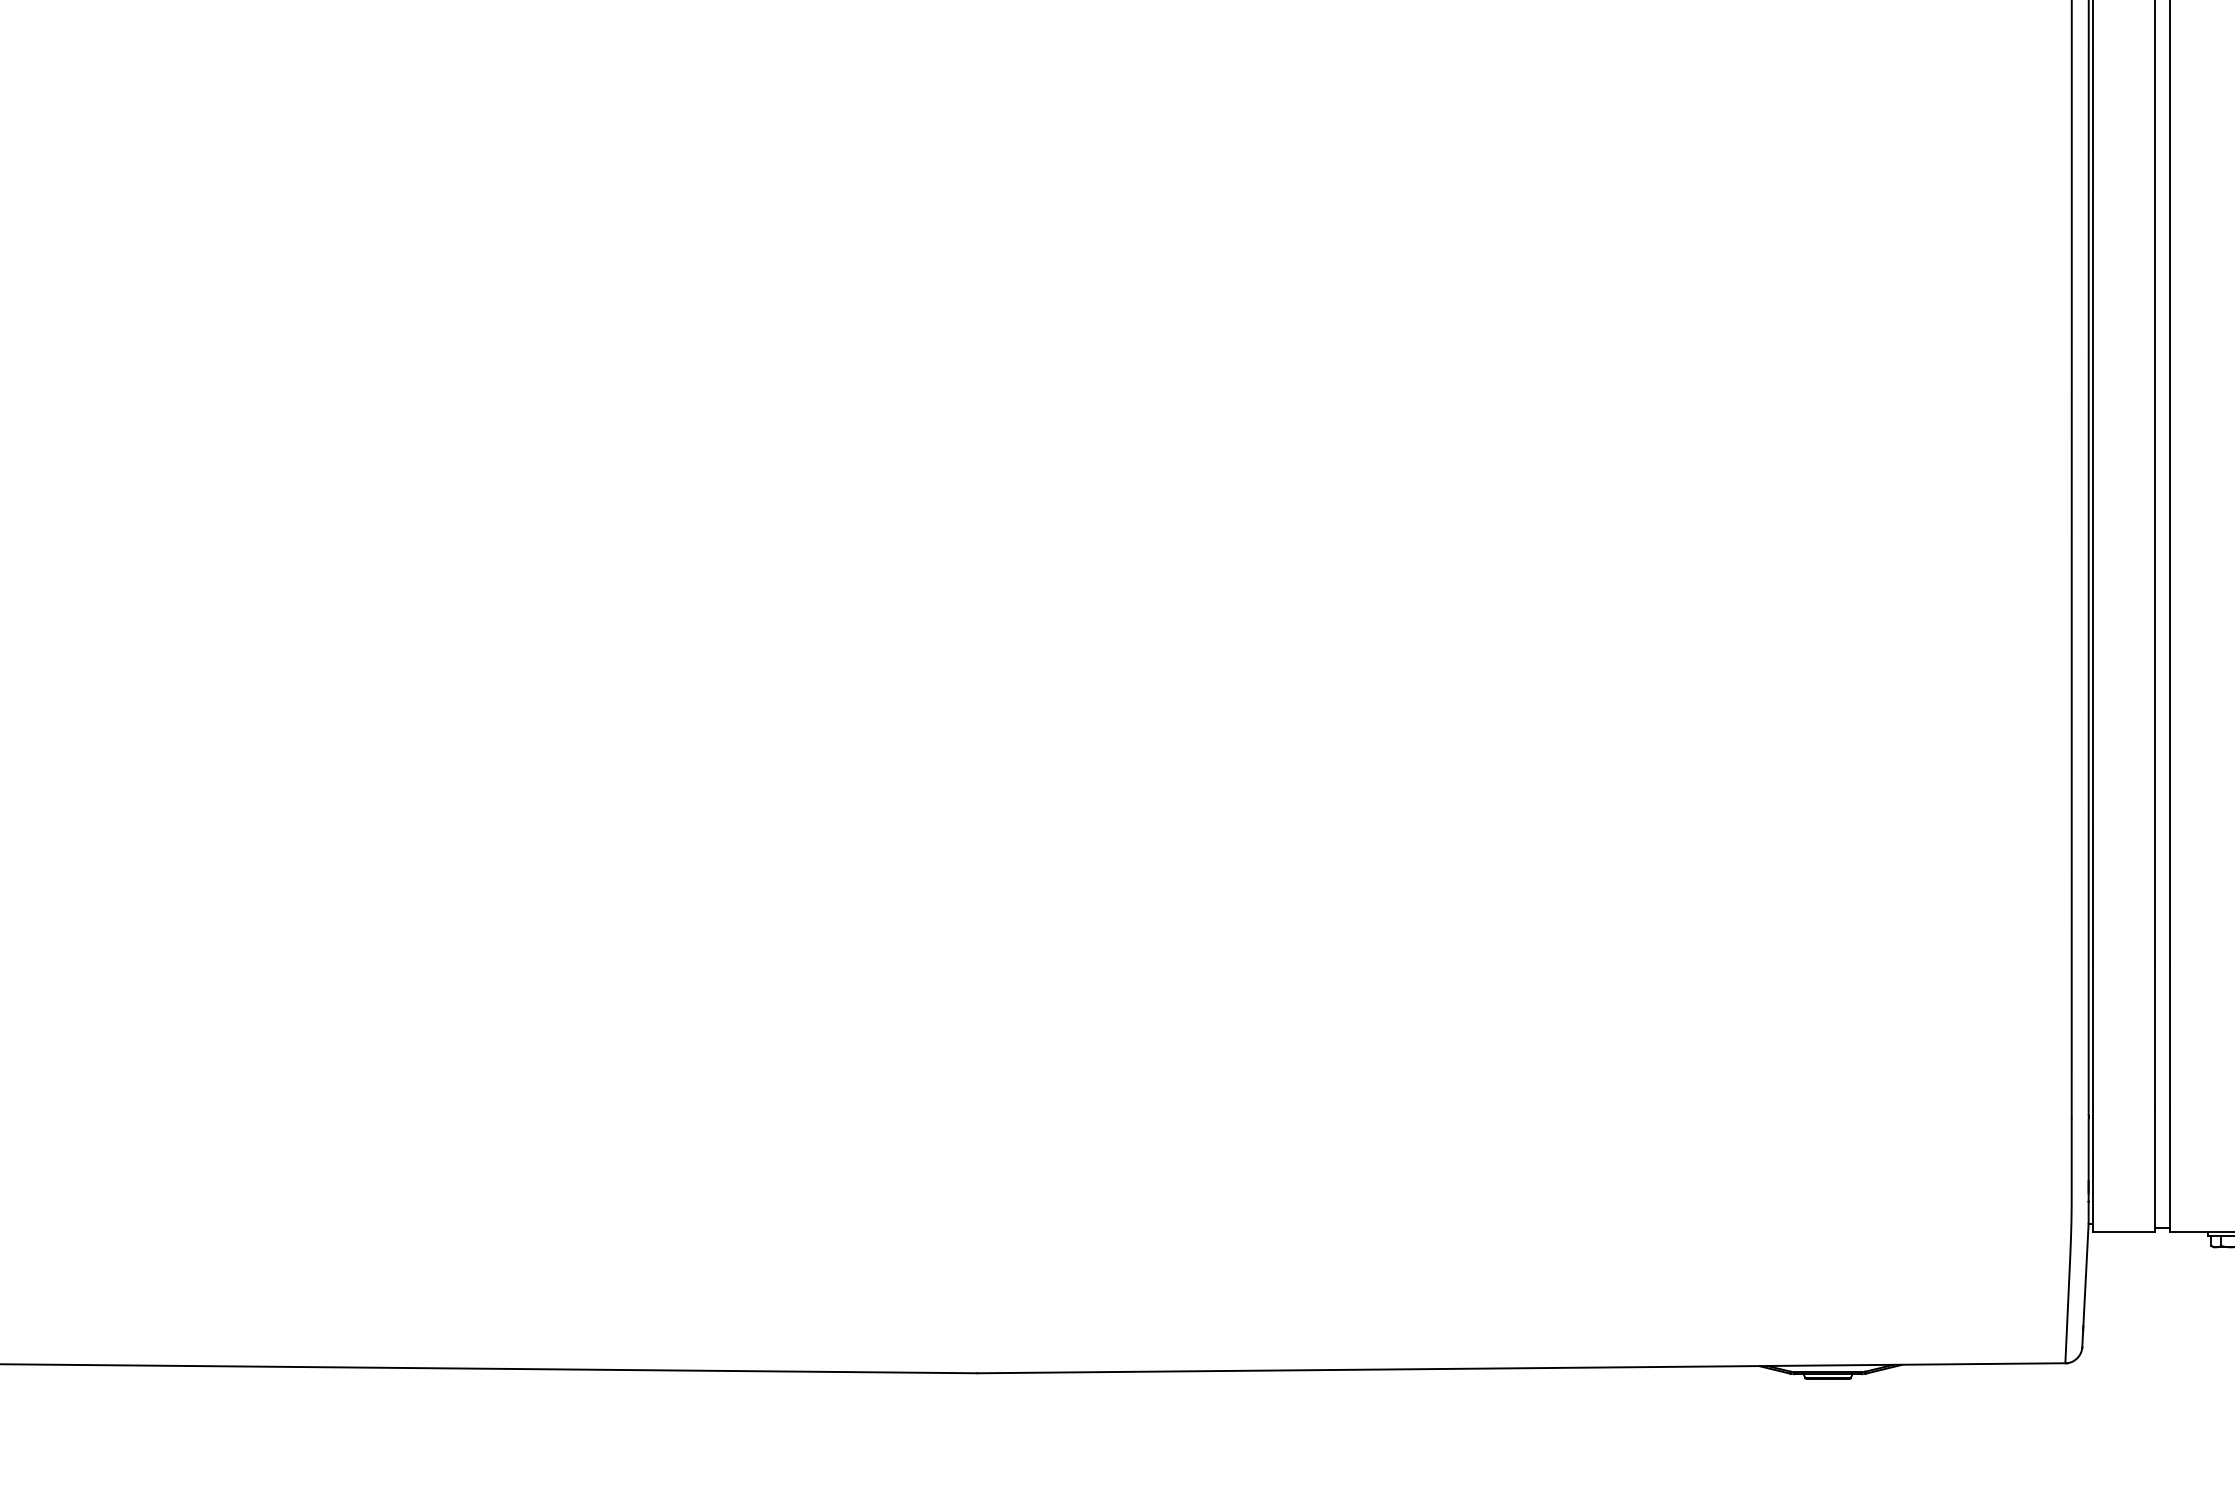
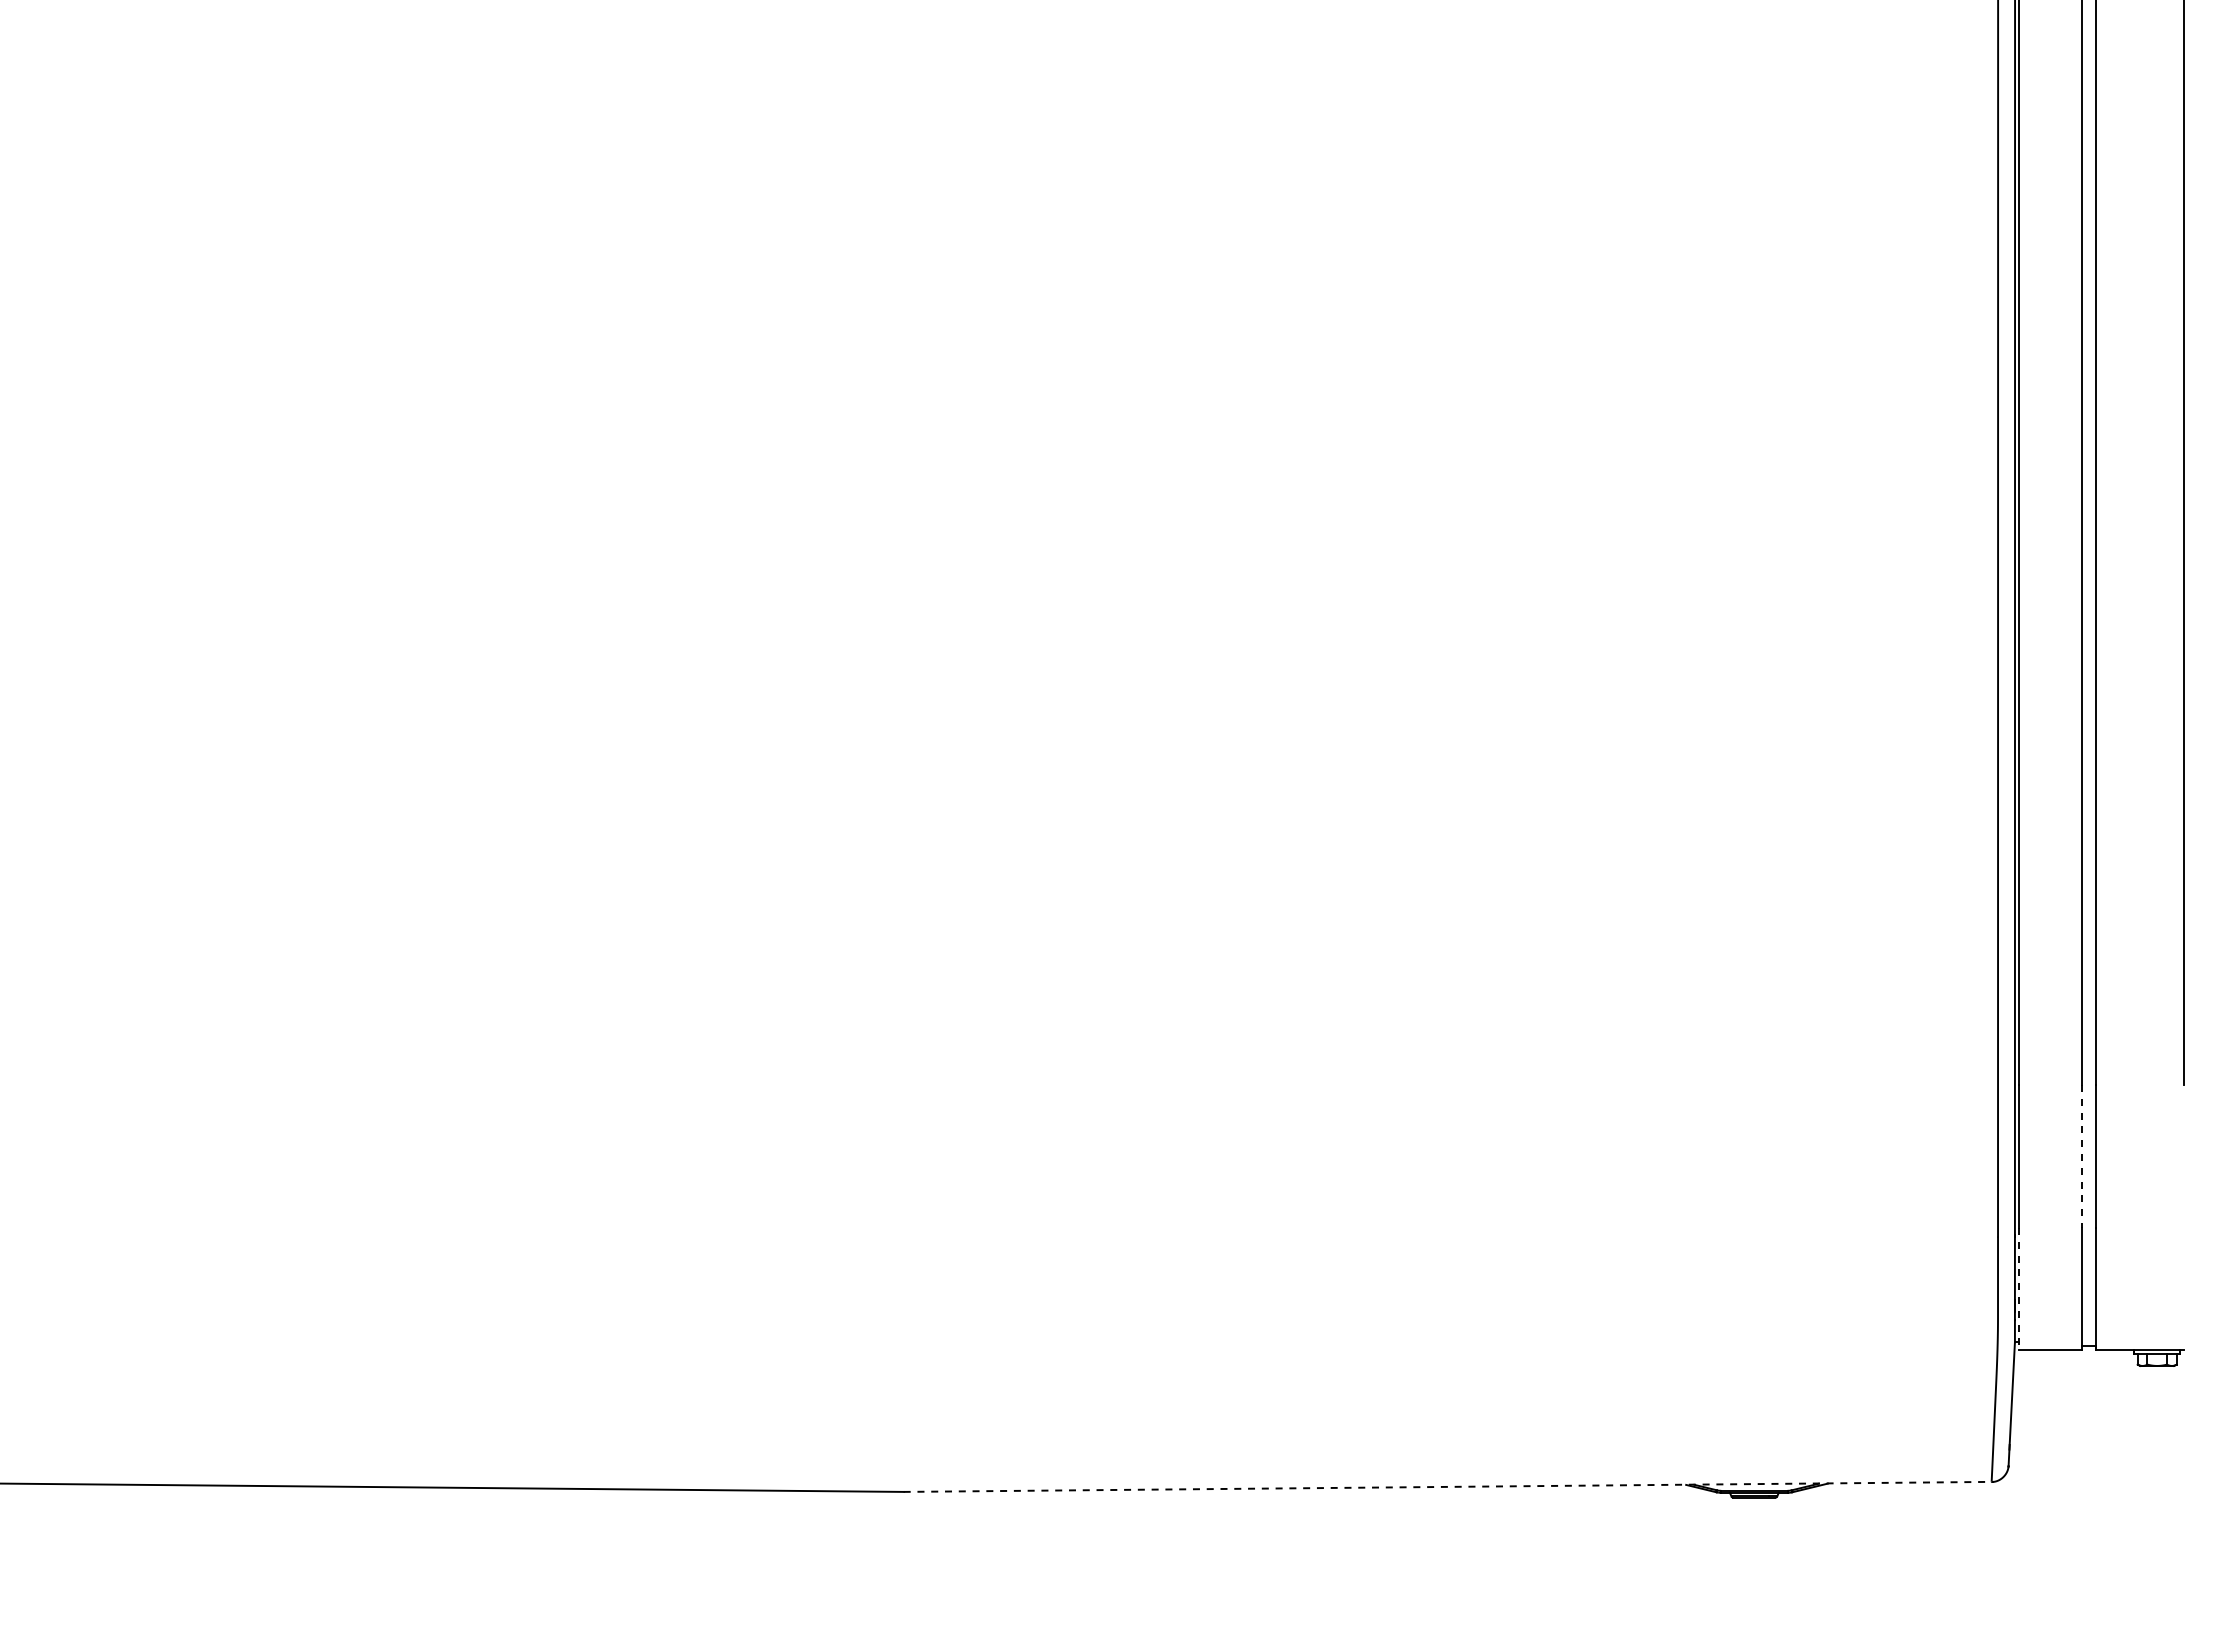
line: (2155, 1037) -> (2081, 1156), solid -> dashed
line: (2093, 1170) -> (2019, 1289), solid -> dashed
line: (1523, 1367) -> (1449, 1486), solid -> dashed

